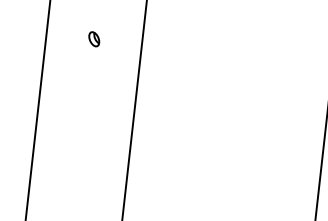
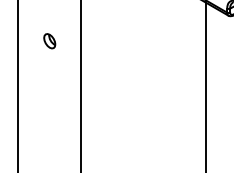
part: (94, 38) -> (49, 40), size x1.6

